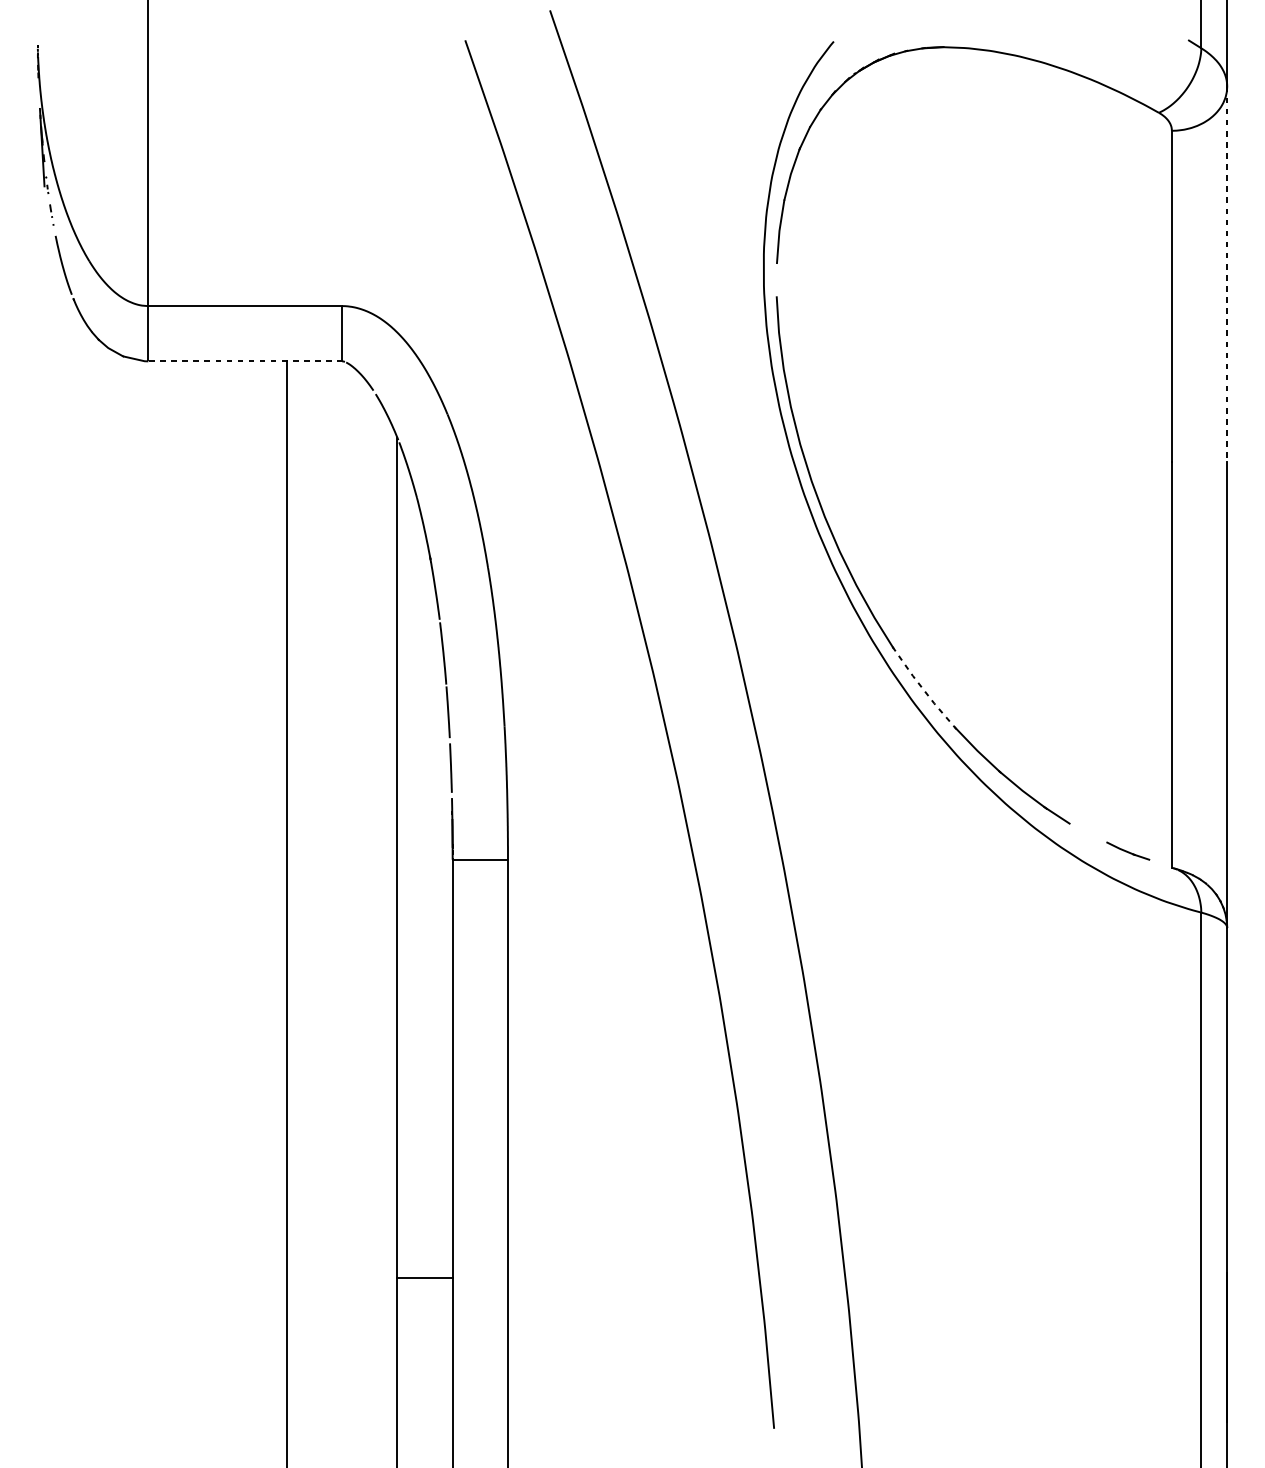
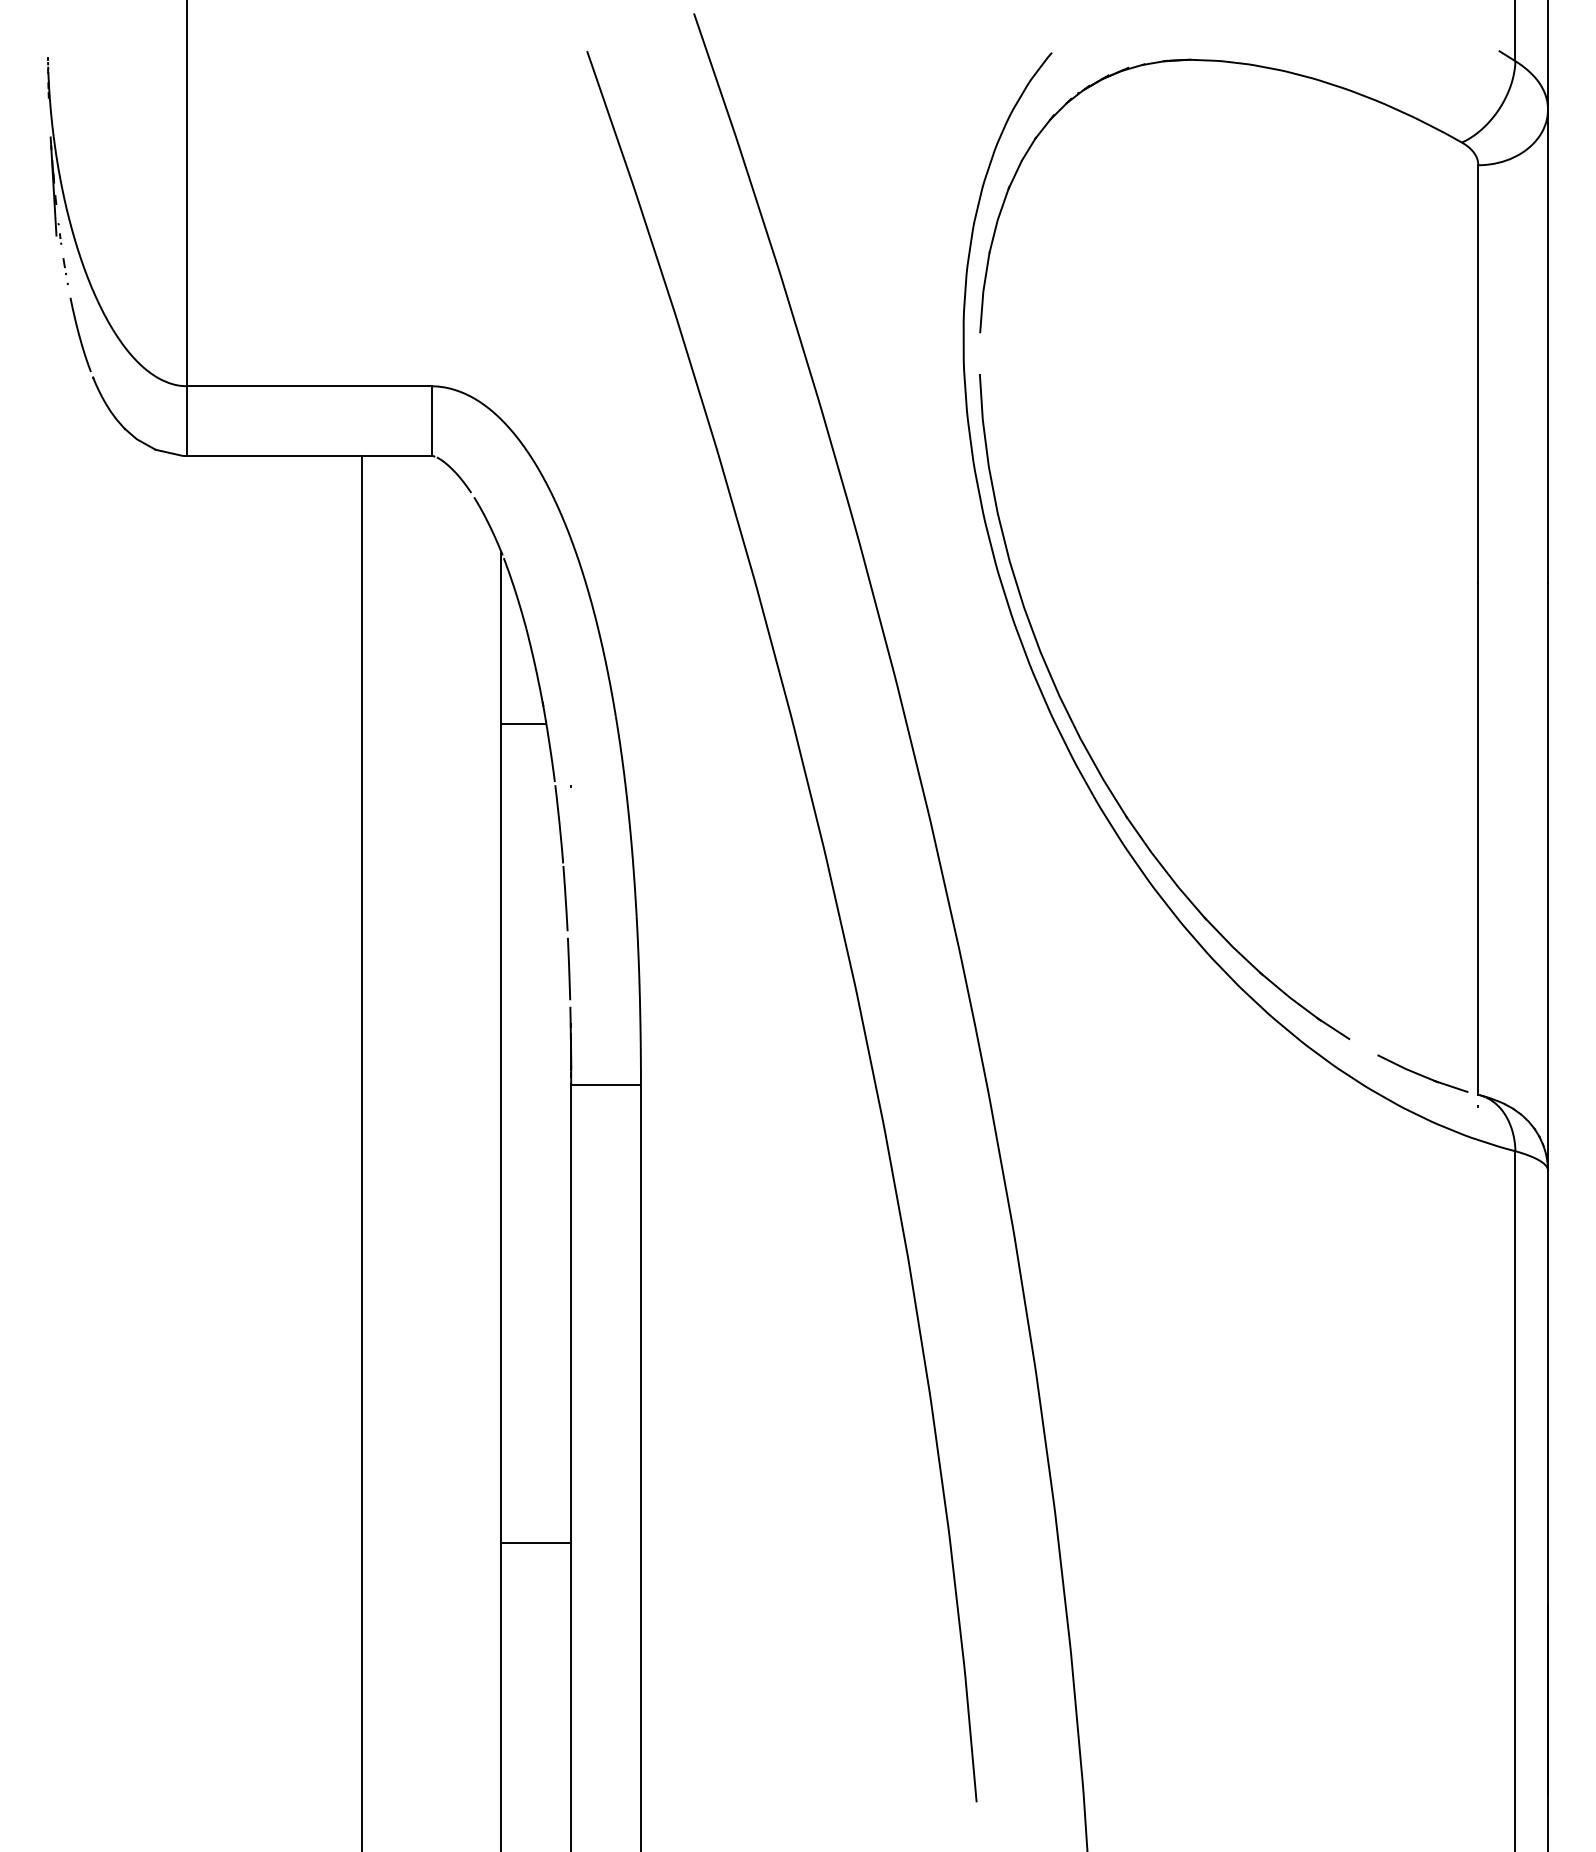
line: (1227, 274) -> (1548, 346), dashed -> solid
line: (245, 361) -> (309, 456), dashed -> solid
line: (414, 573) -> (523, 723), added
line: (923, 689) -> (1164, 869), dashed -> solid
part: (1127, 850) -> (1422, 1073), size x1.67
line: (425, 1278) -> (536, 1543), moved

